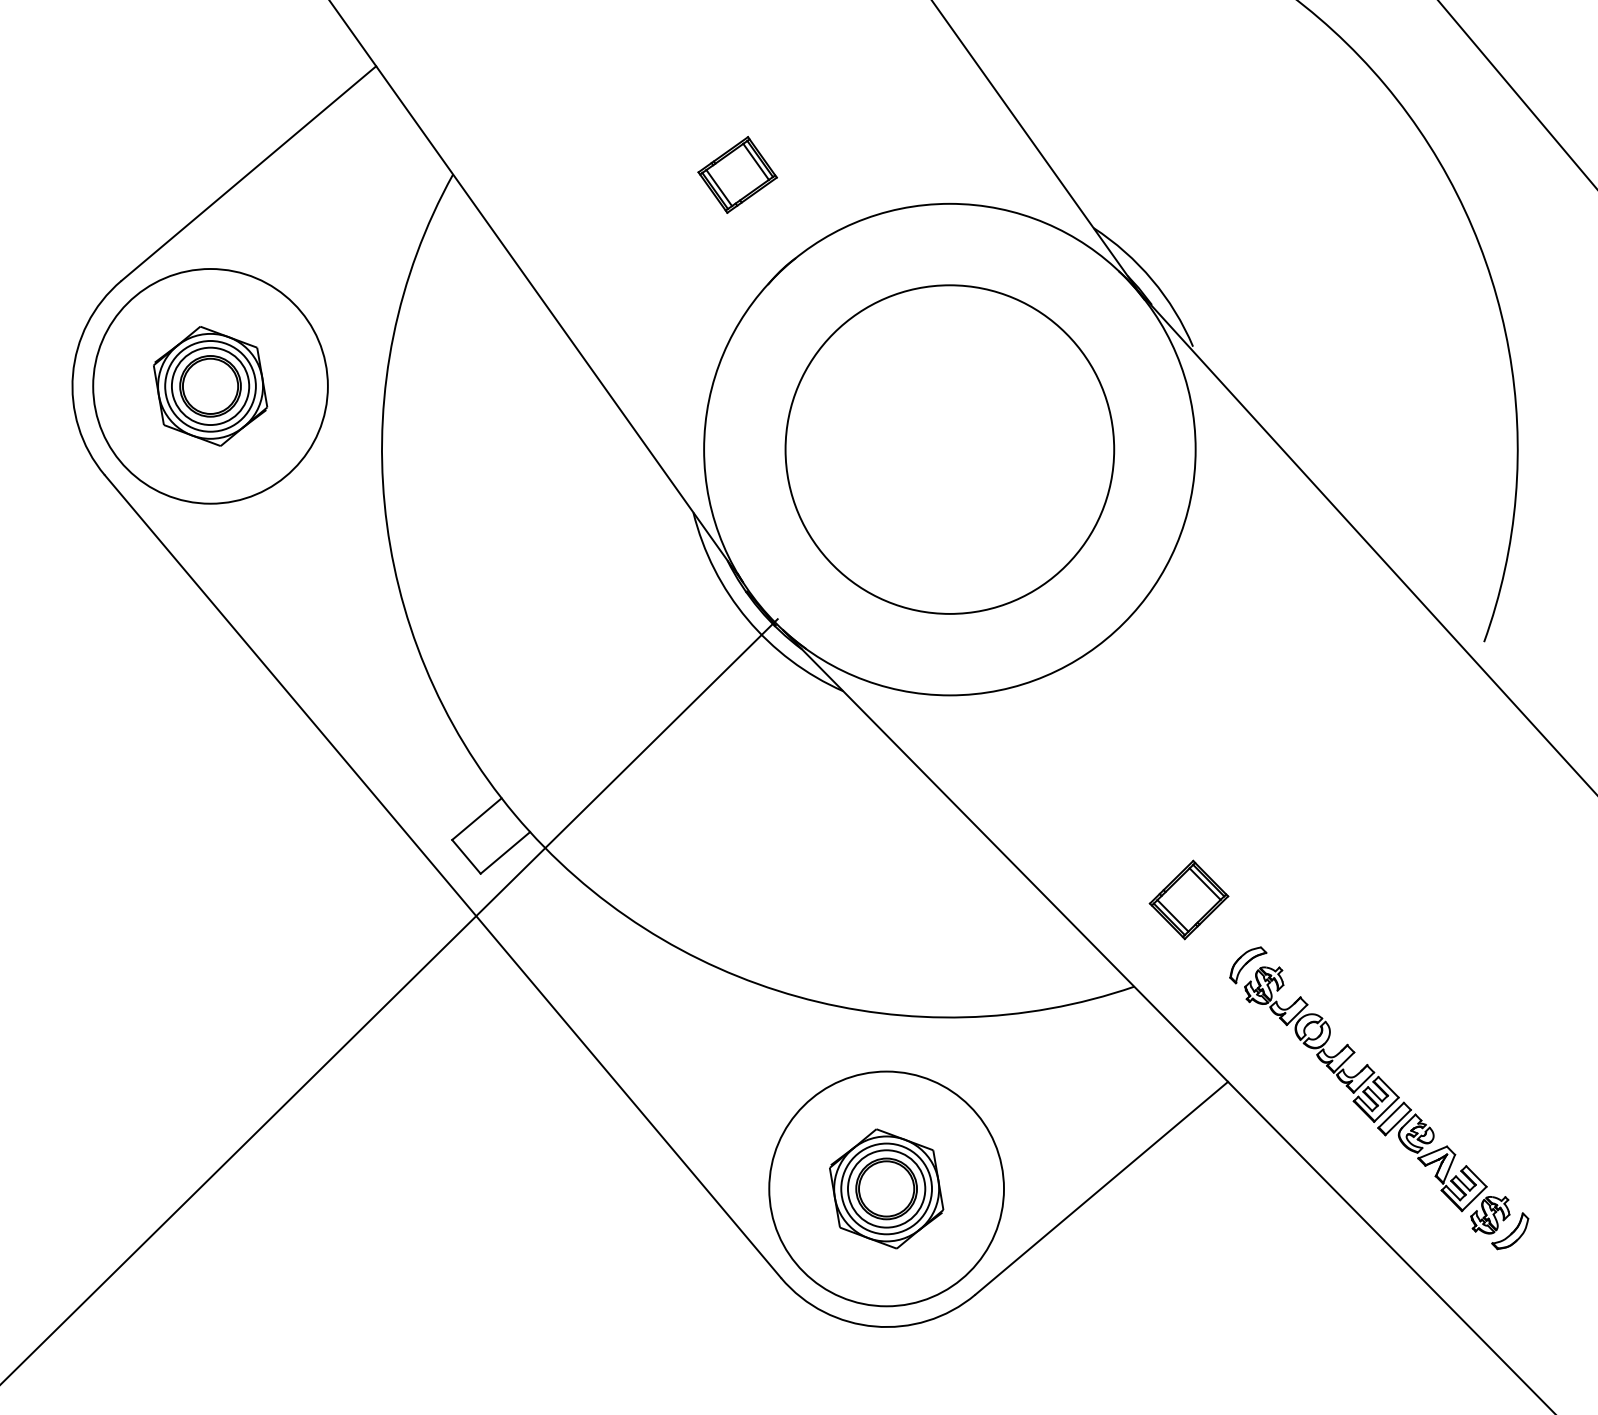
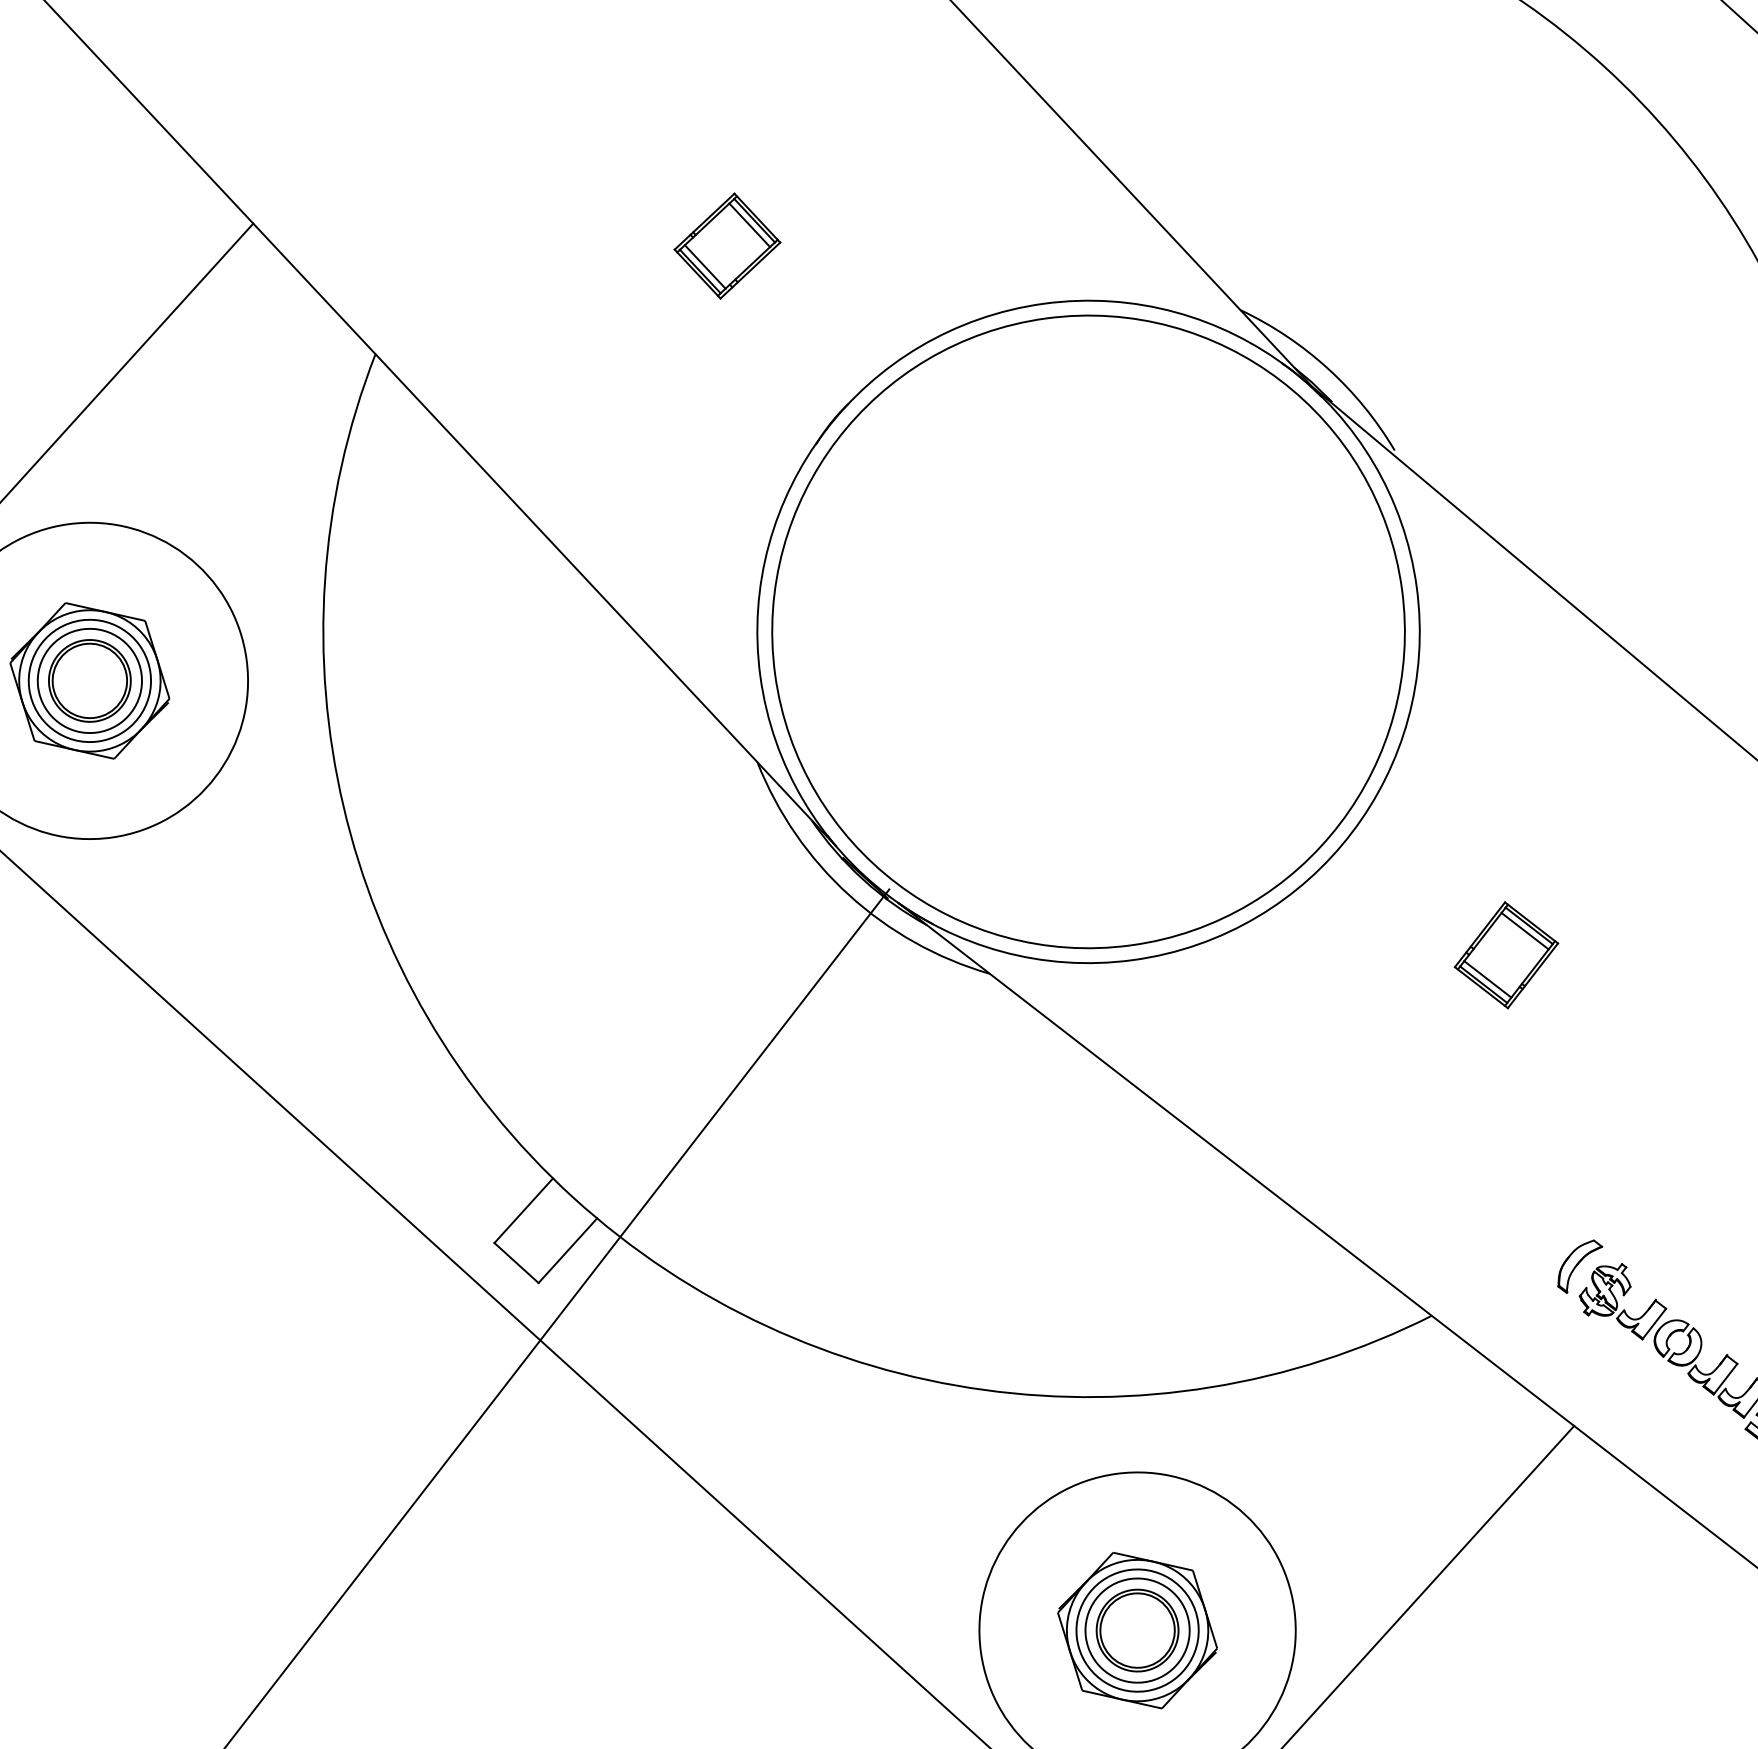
part: (737, 174) -> (727, 245), moved
circle: (949, 449) -> (1088, 631), size x1.43
part: (1188, 899) -> (1505, 954), moved

